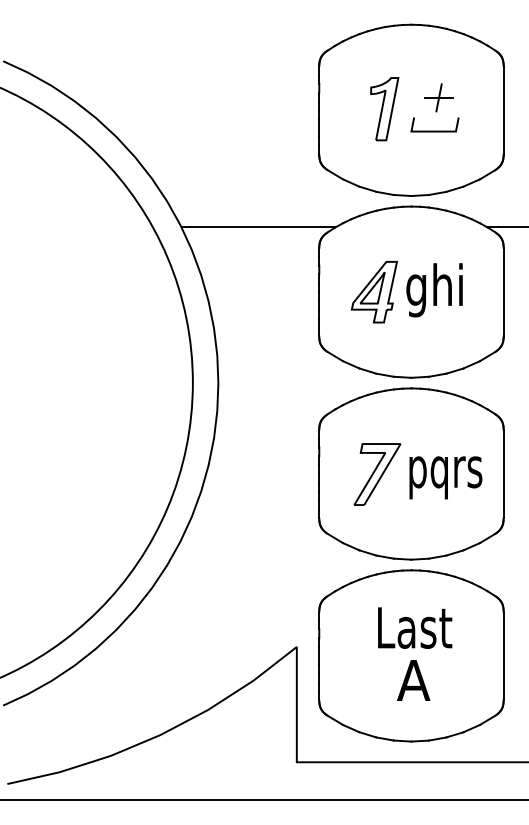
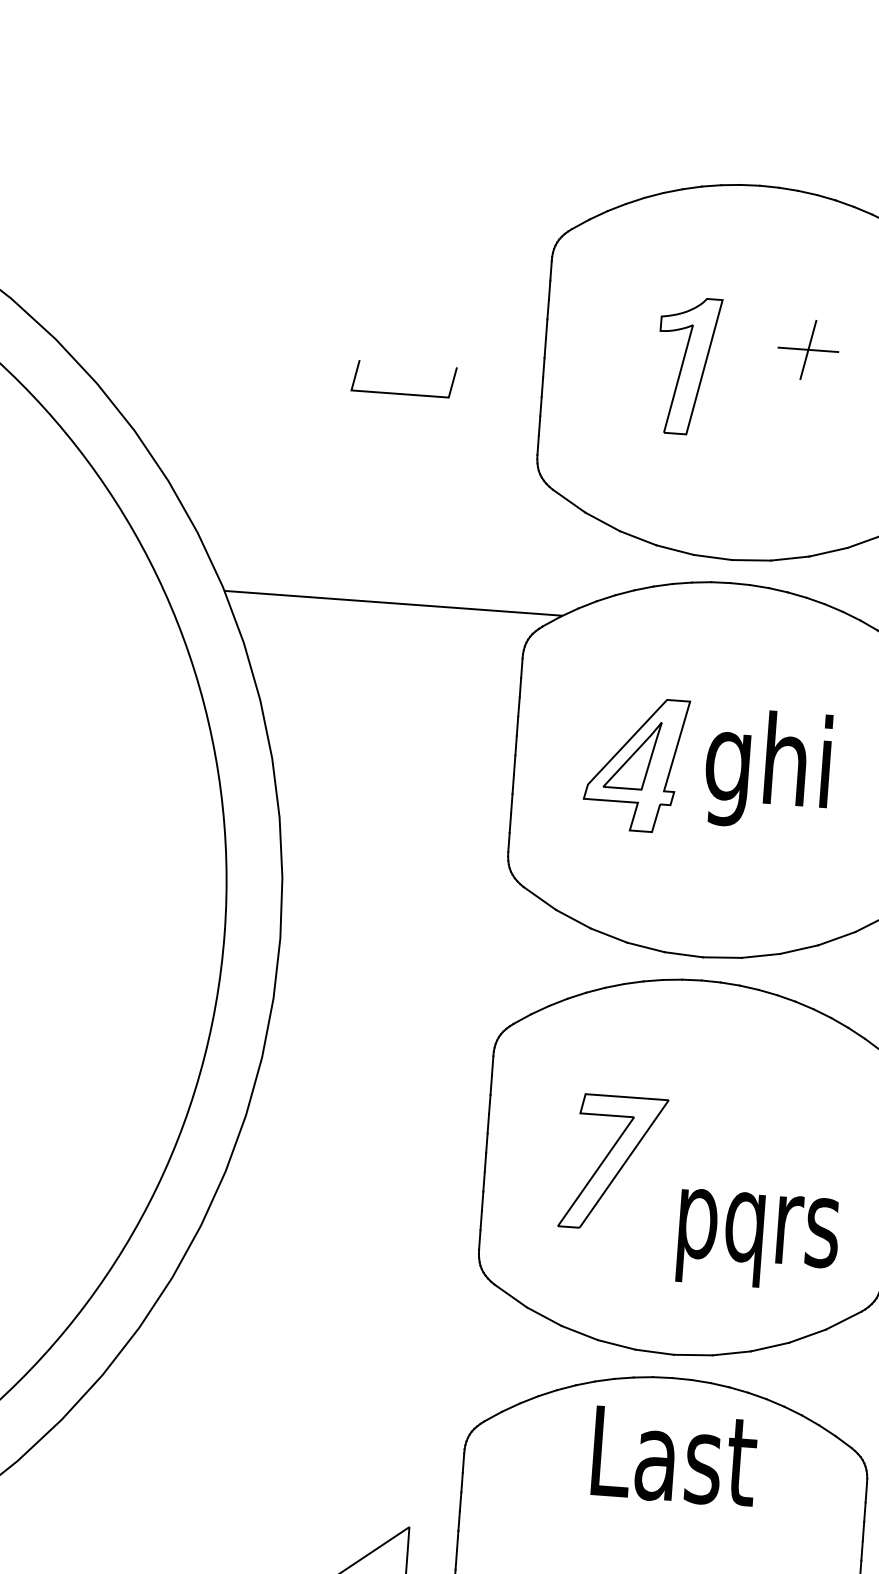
line: (434, 130) -> (402, 391), moved
text: (445, 477) -> (757, 1239), moved
text: (415, 627) -> (675, 1455), moved

